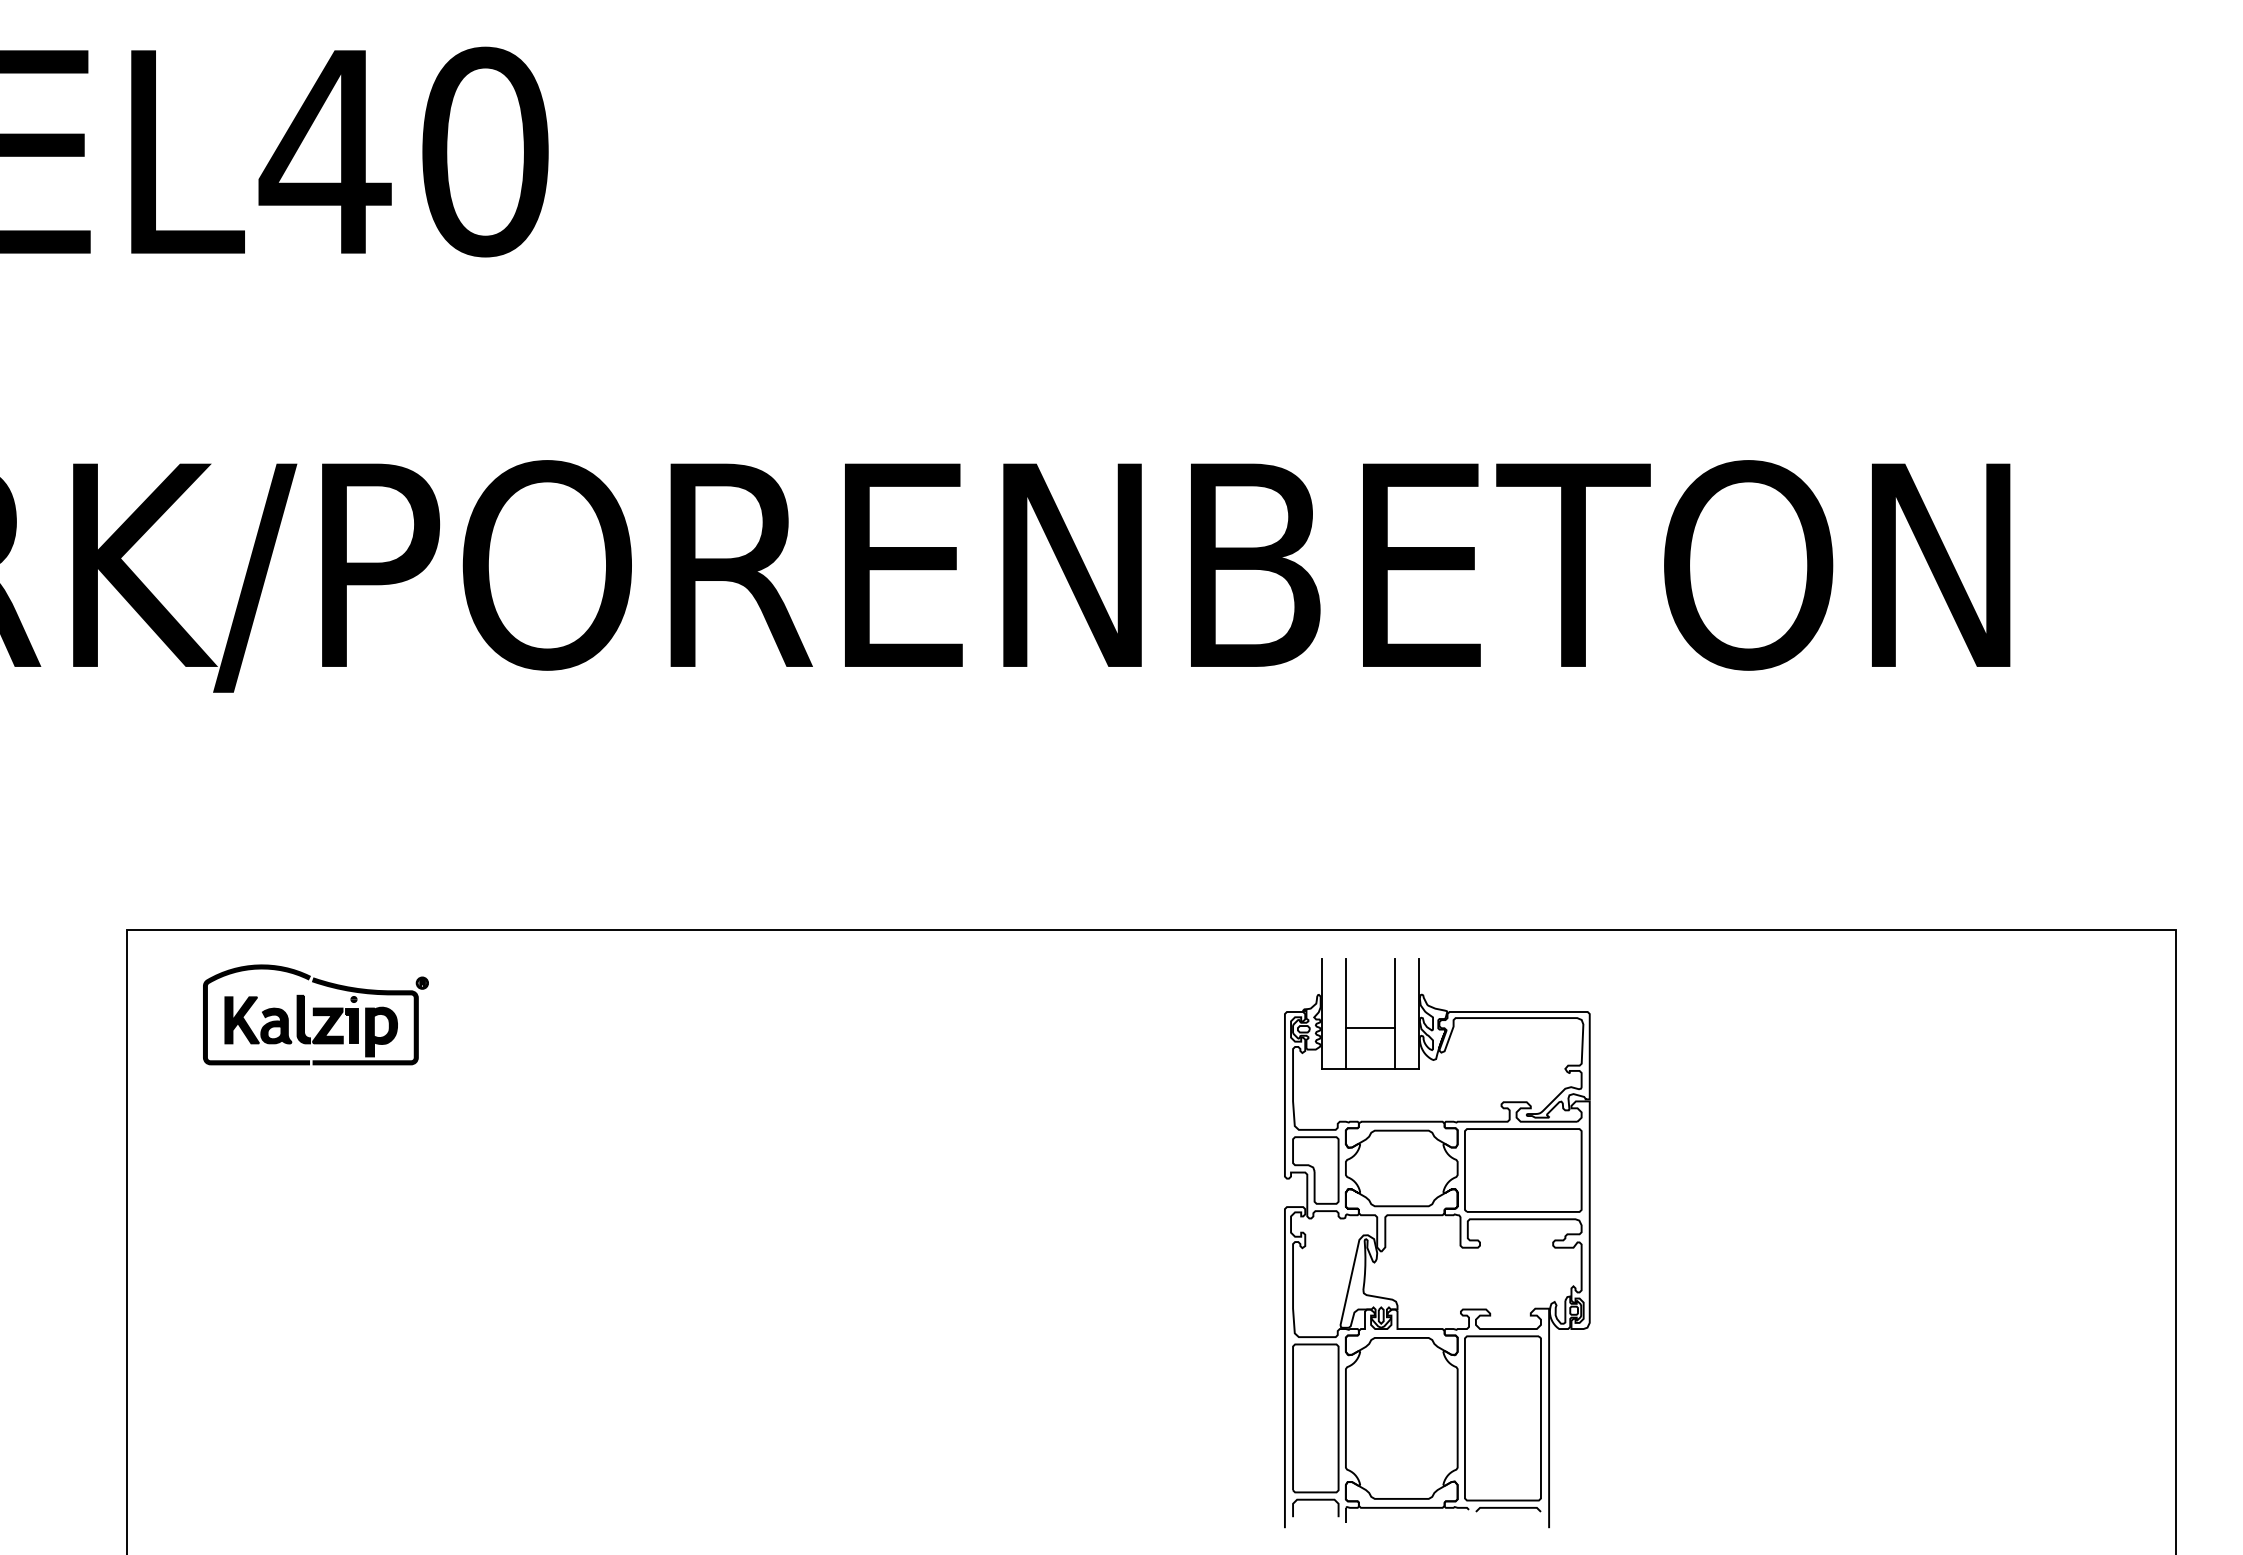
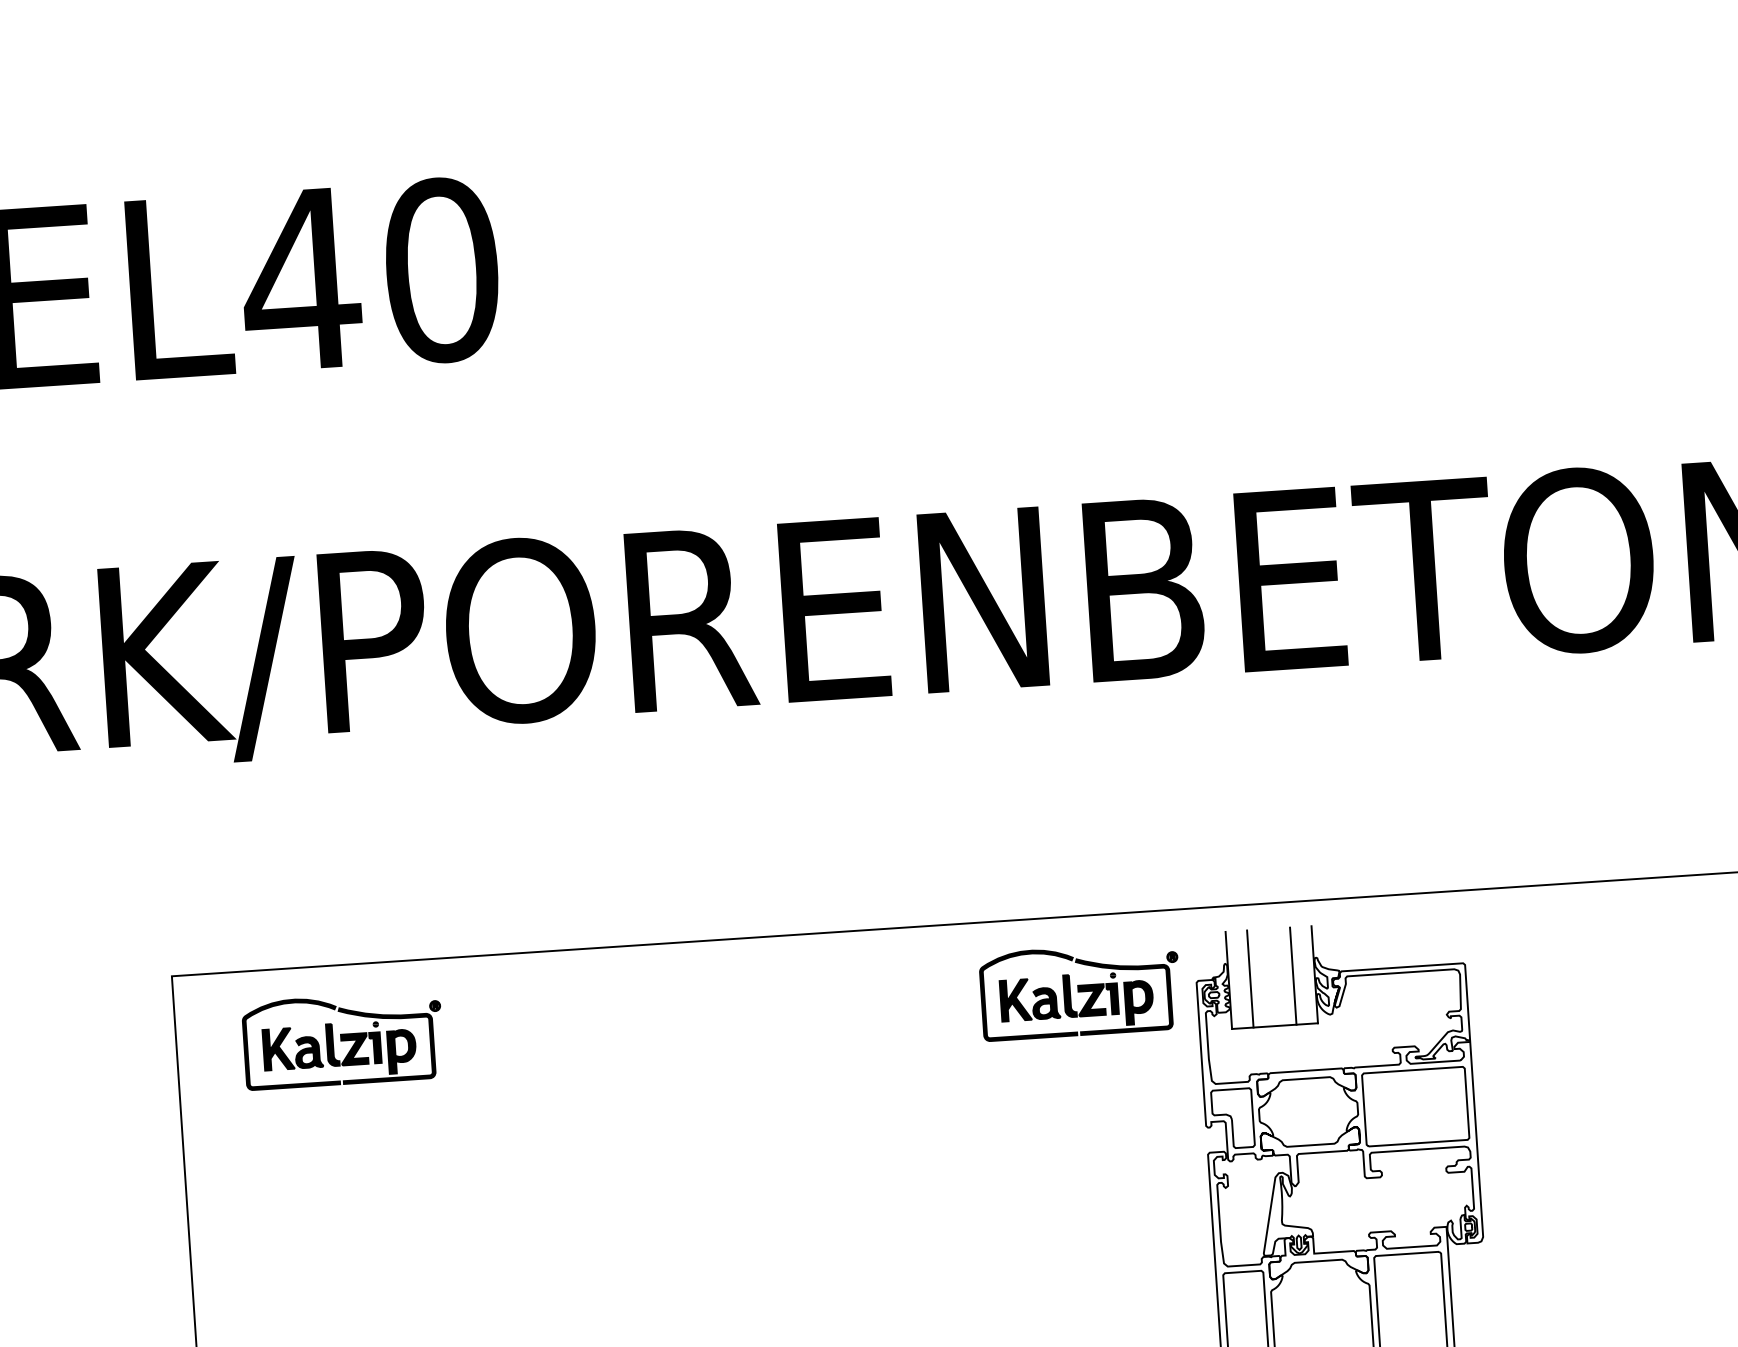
part: (1152, 1014) -> (1080, 990), added
line: (1369, 1028) -> (1271, 990), removed

